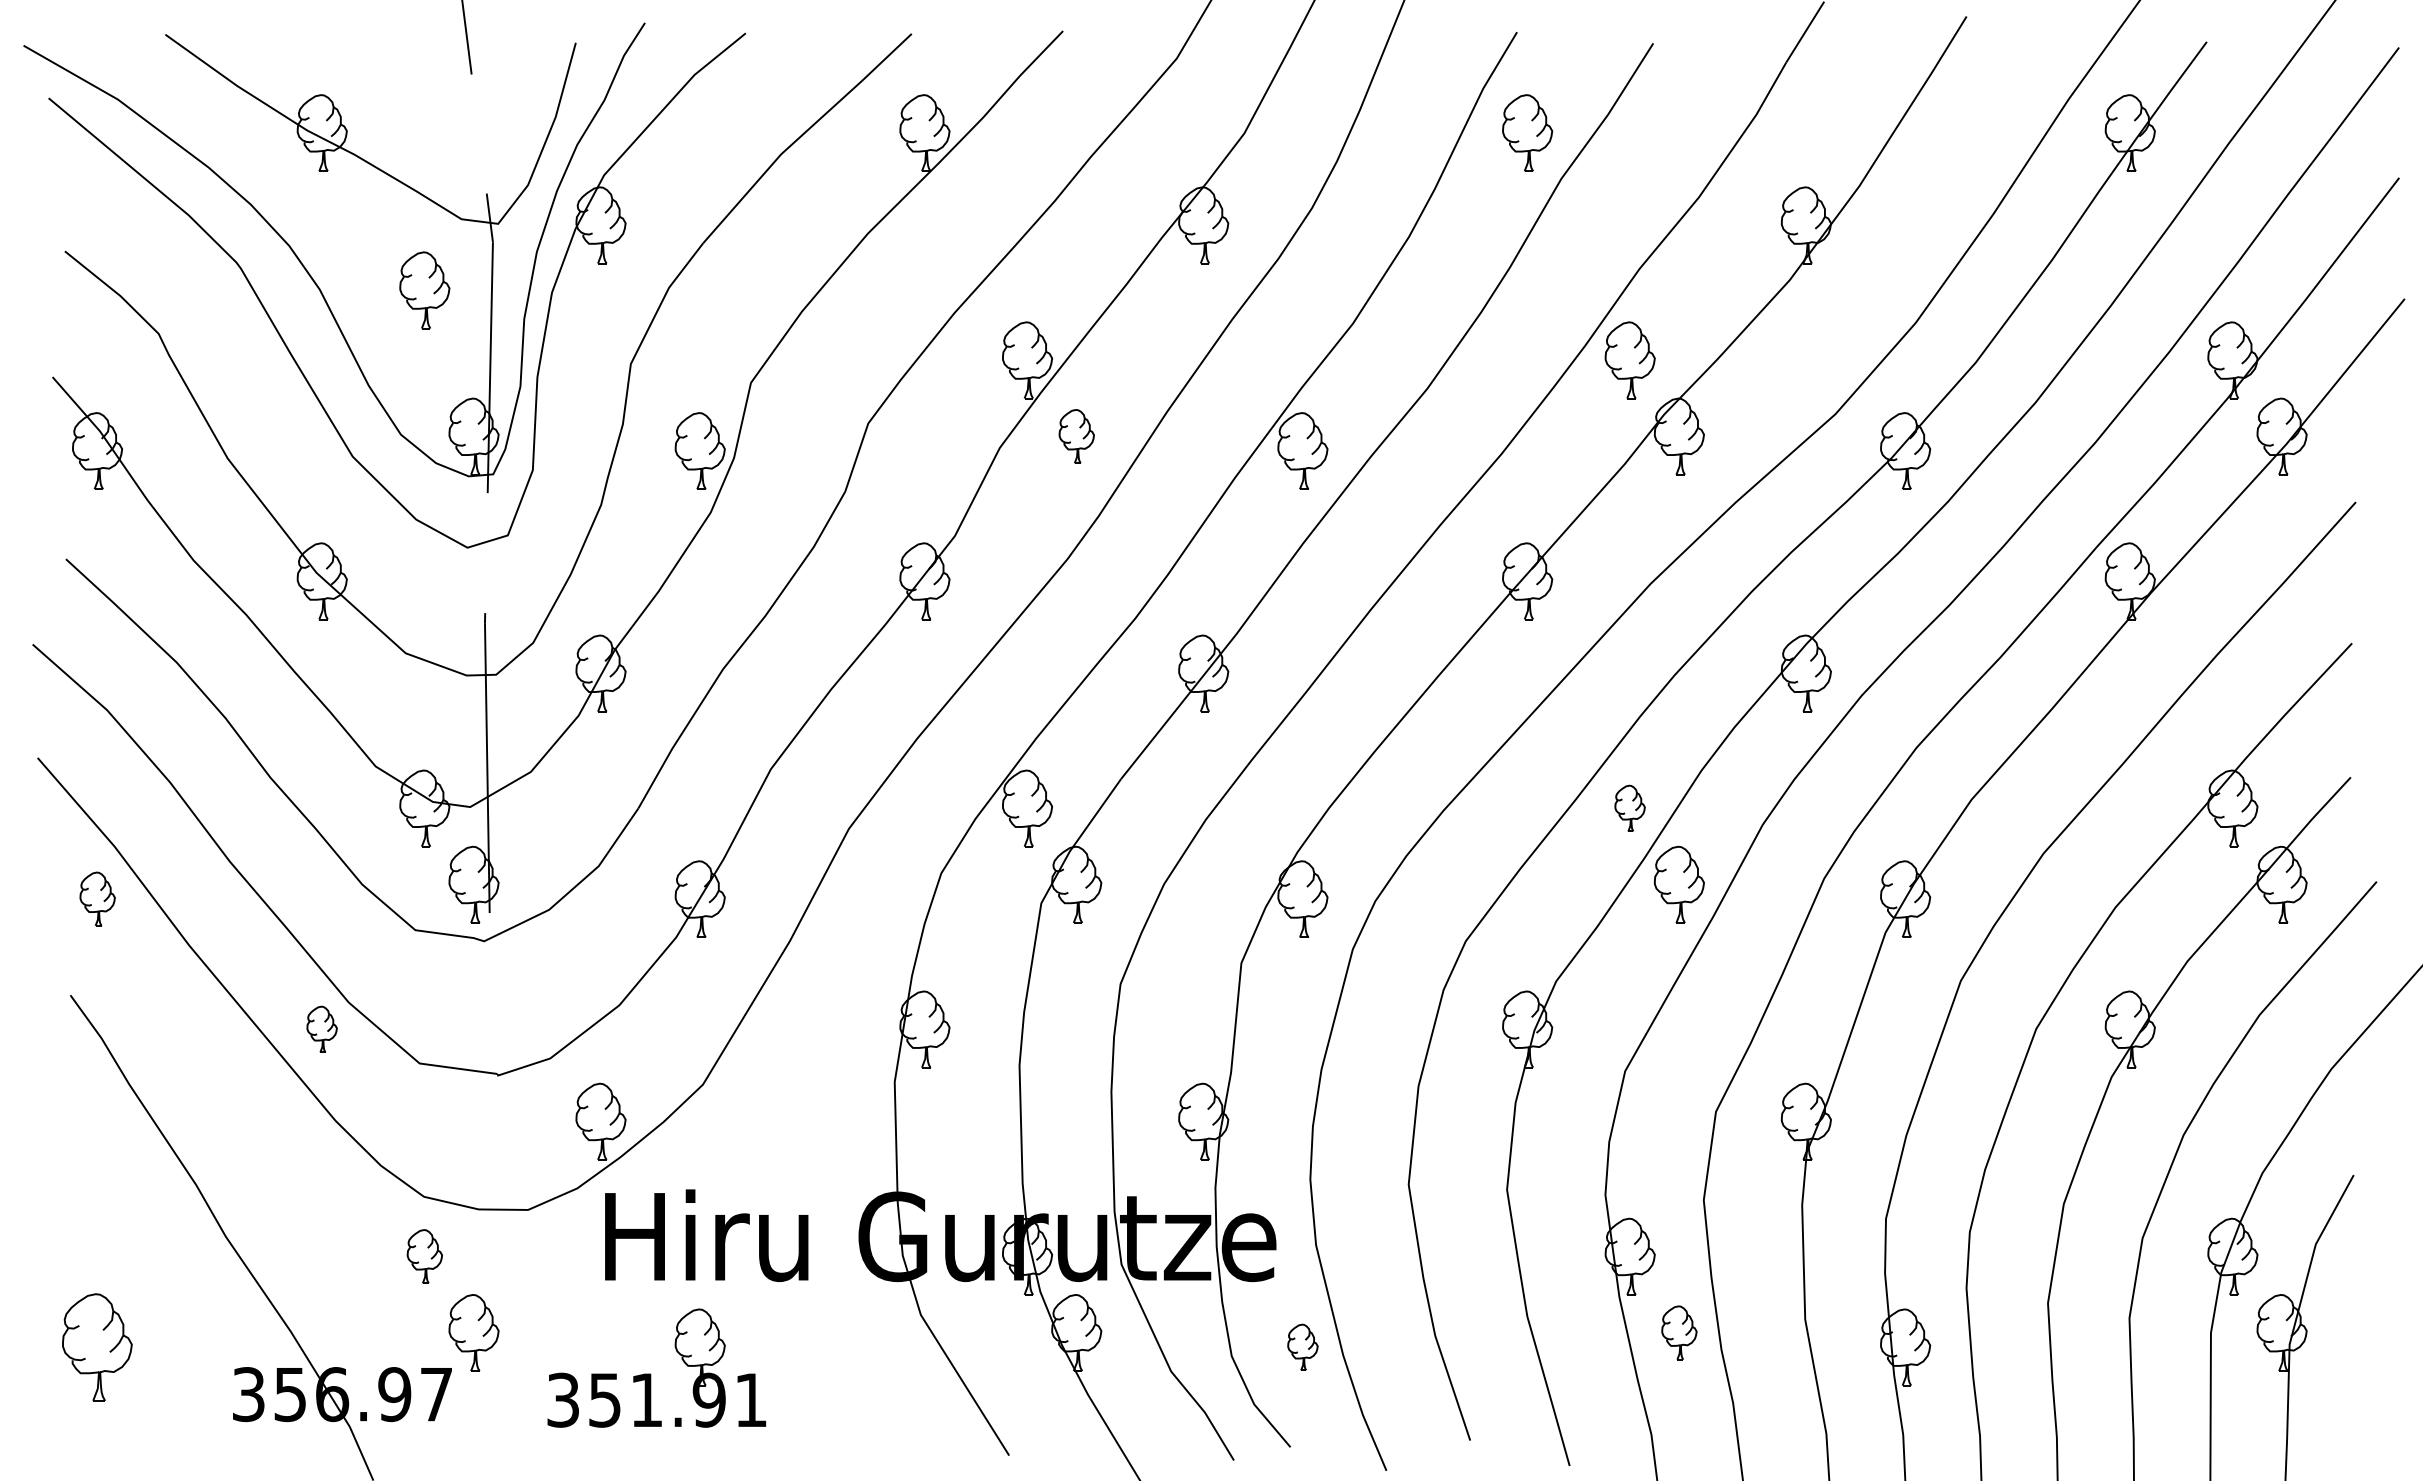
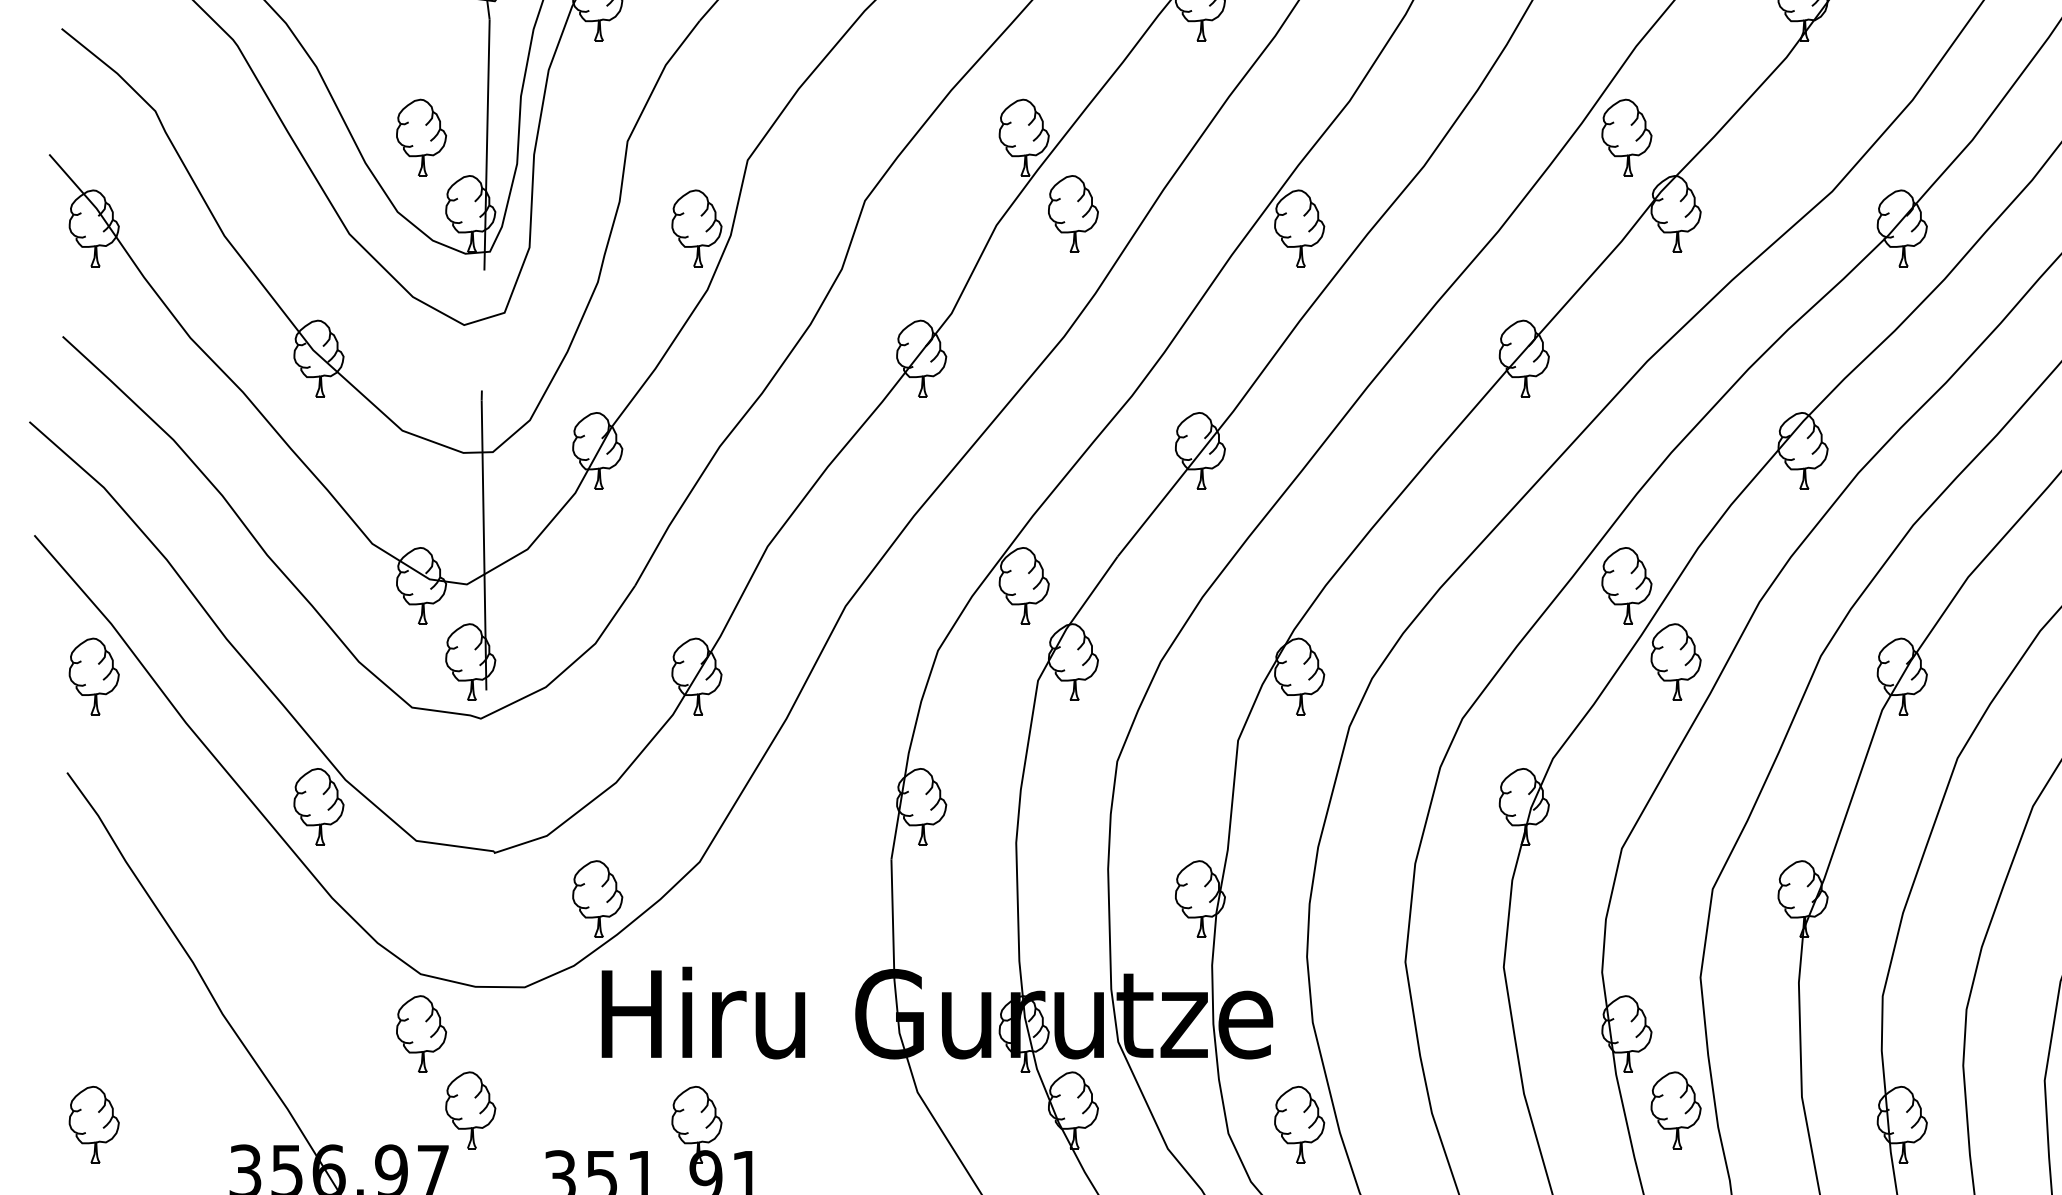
part: (424, 290) -> (421, 137), moved
part: (1076, 436) -> (1073, 213), size x1.43
part: (1629, 808) -> (1626, 585), size x1.67
part: (97, 898) -> (94, 675), size x1.43
part: (321, 1029) -> (318, 806), size x1.67
part: (424, 1256) -> (421, 1033), size x1.43
part: (1679, 1332) -> (1676, 1109), size x1.43
part: (97, 1347) -> (94, 1124), size x0.71
part: (1302, 1347) -> (1299, 1124), size x1.67

